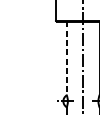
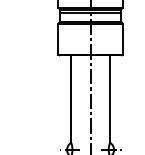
line: (66, 58) -> (70, 99), dashed -> solid

